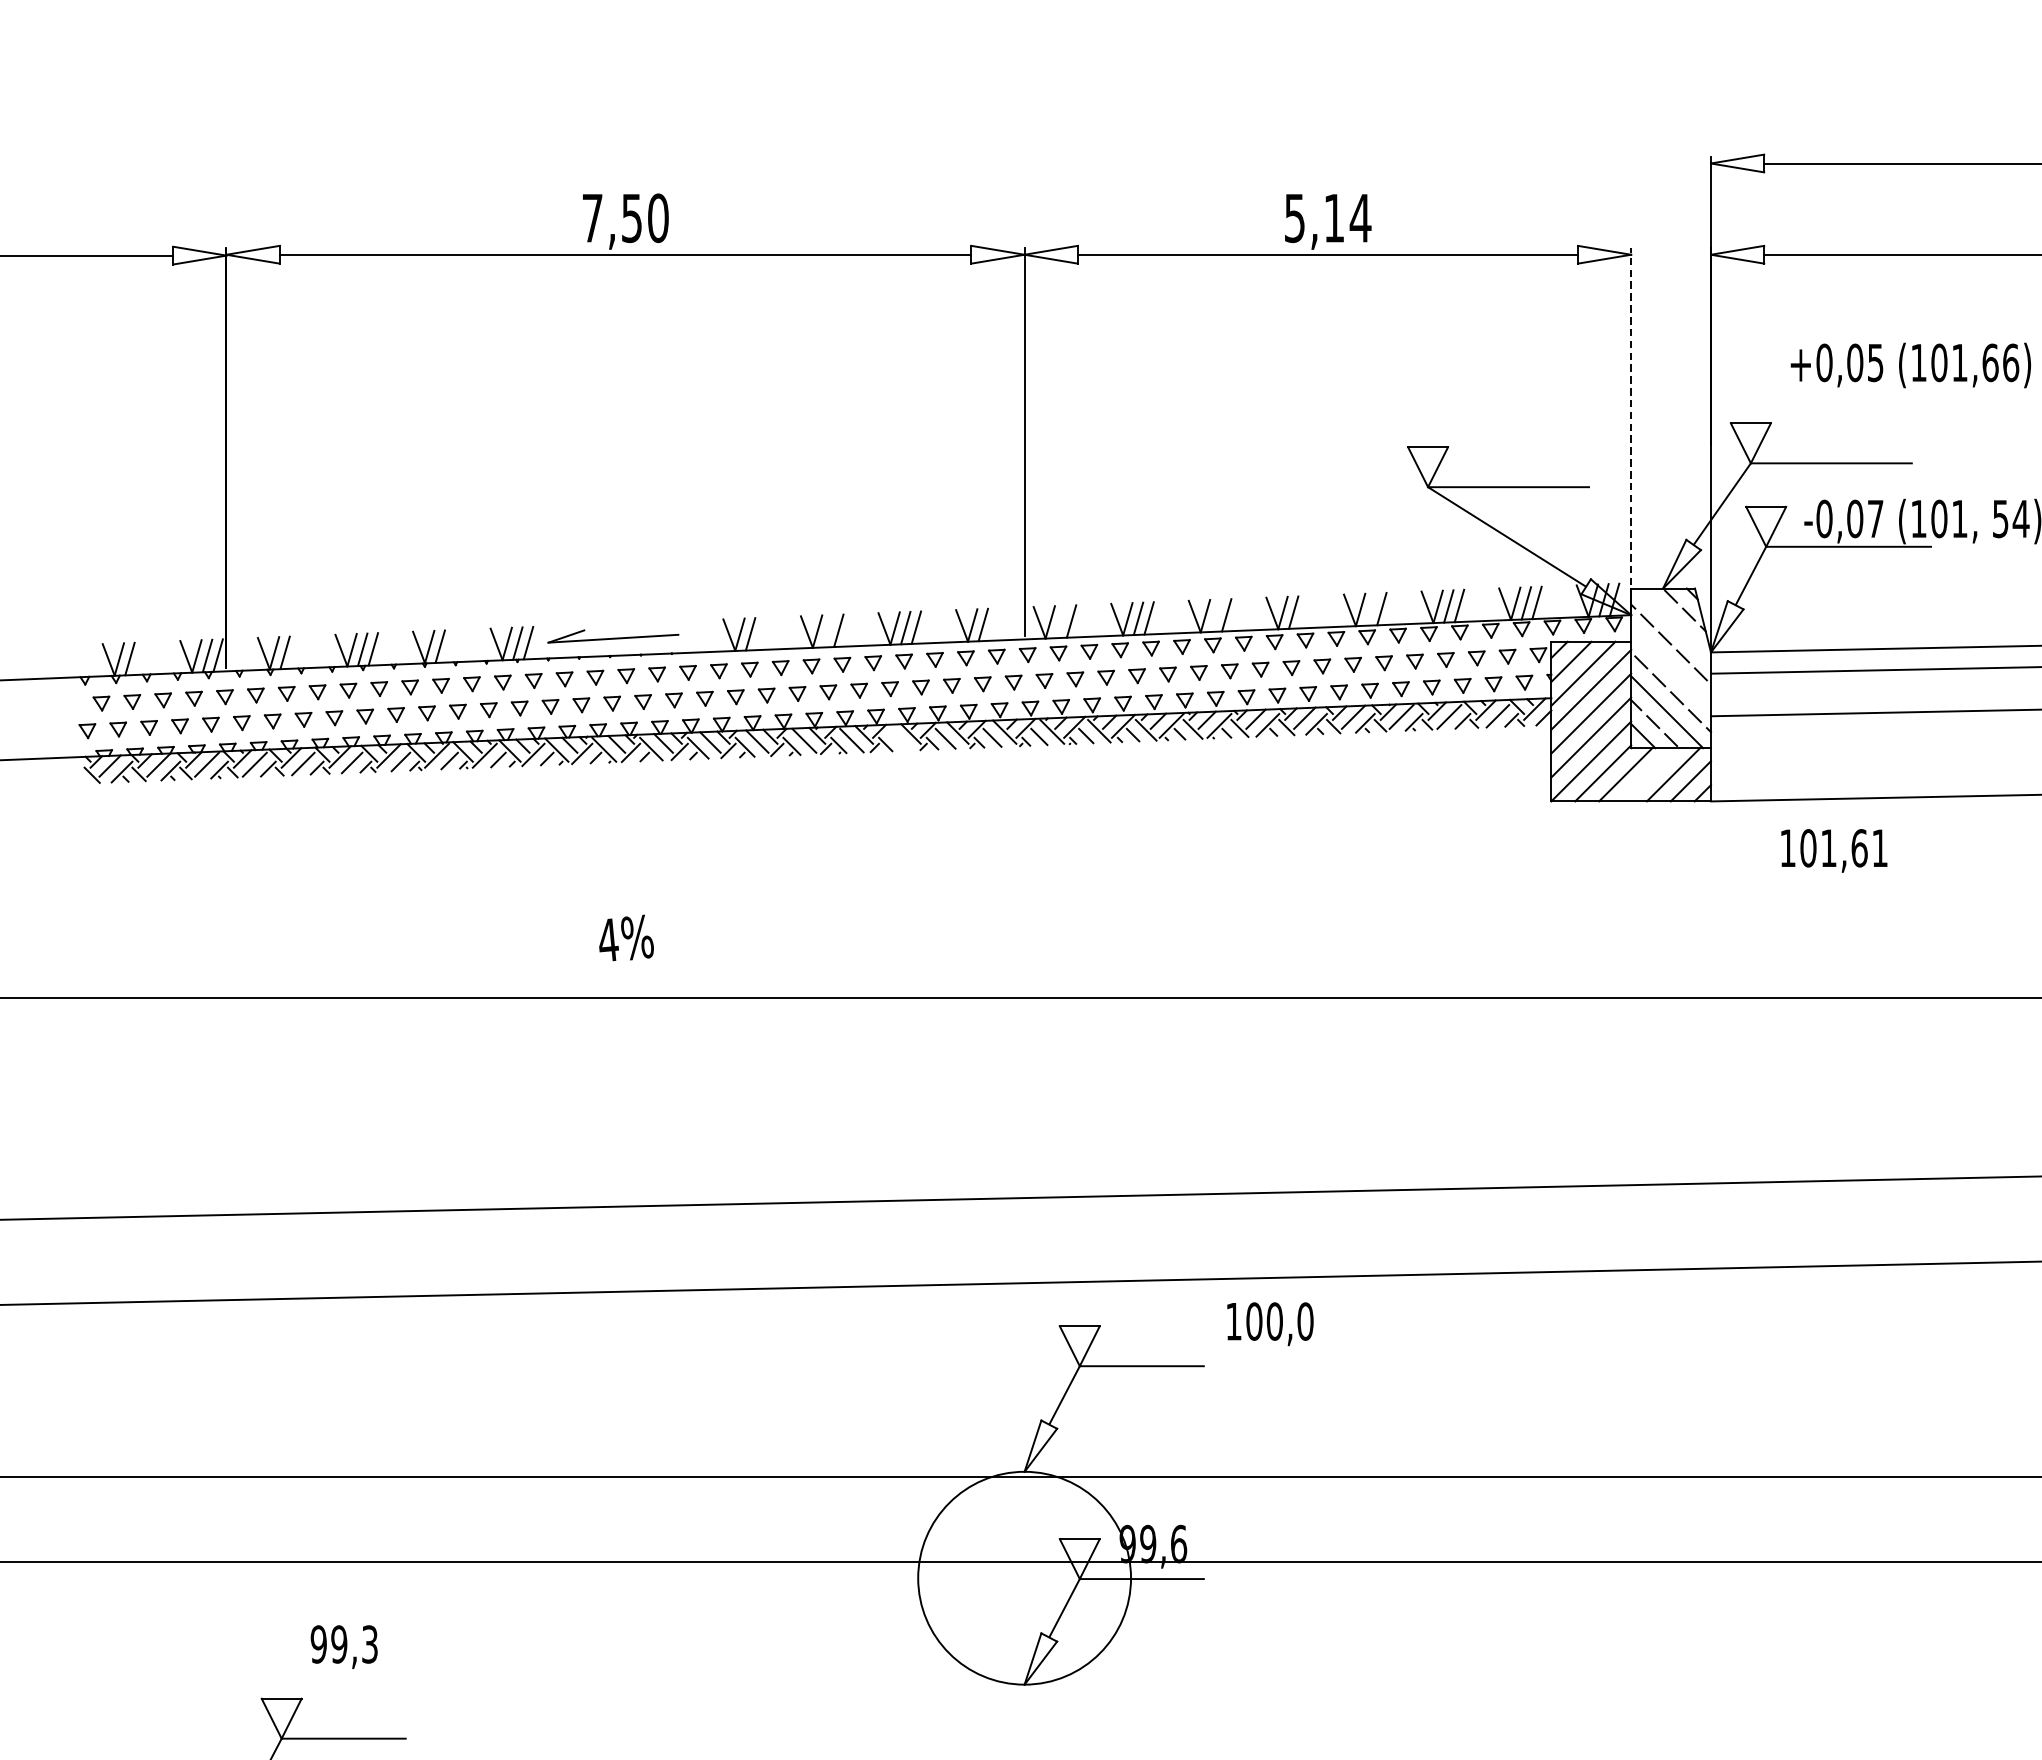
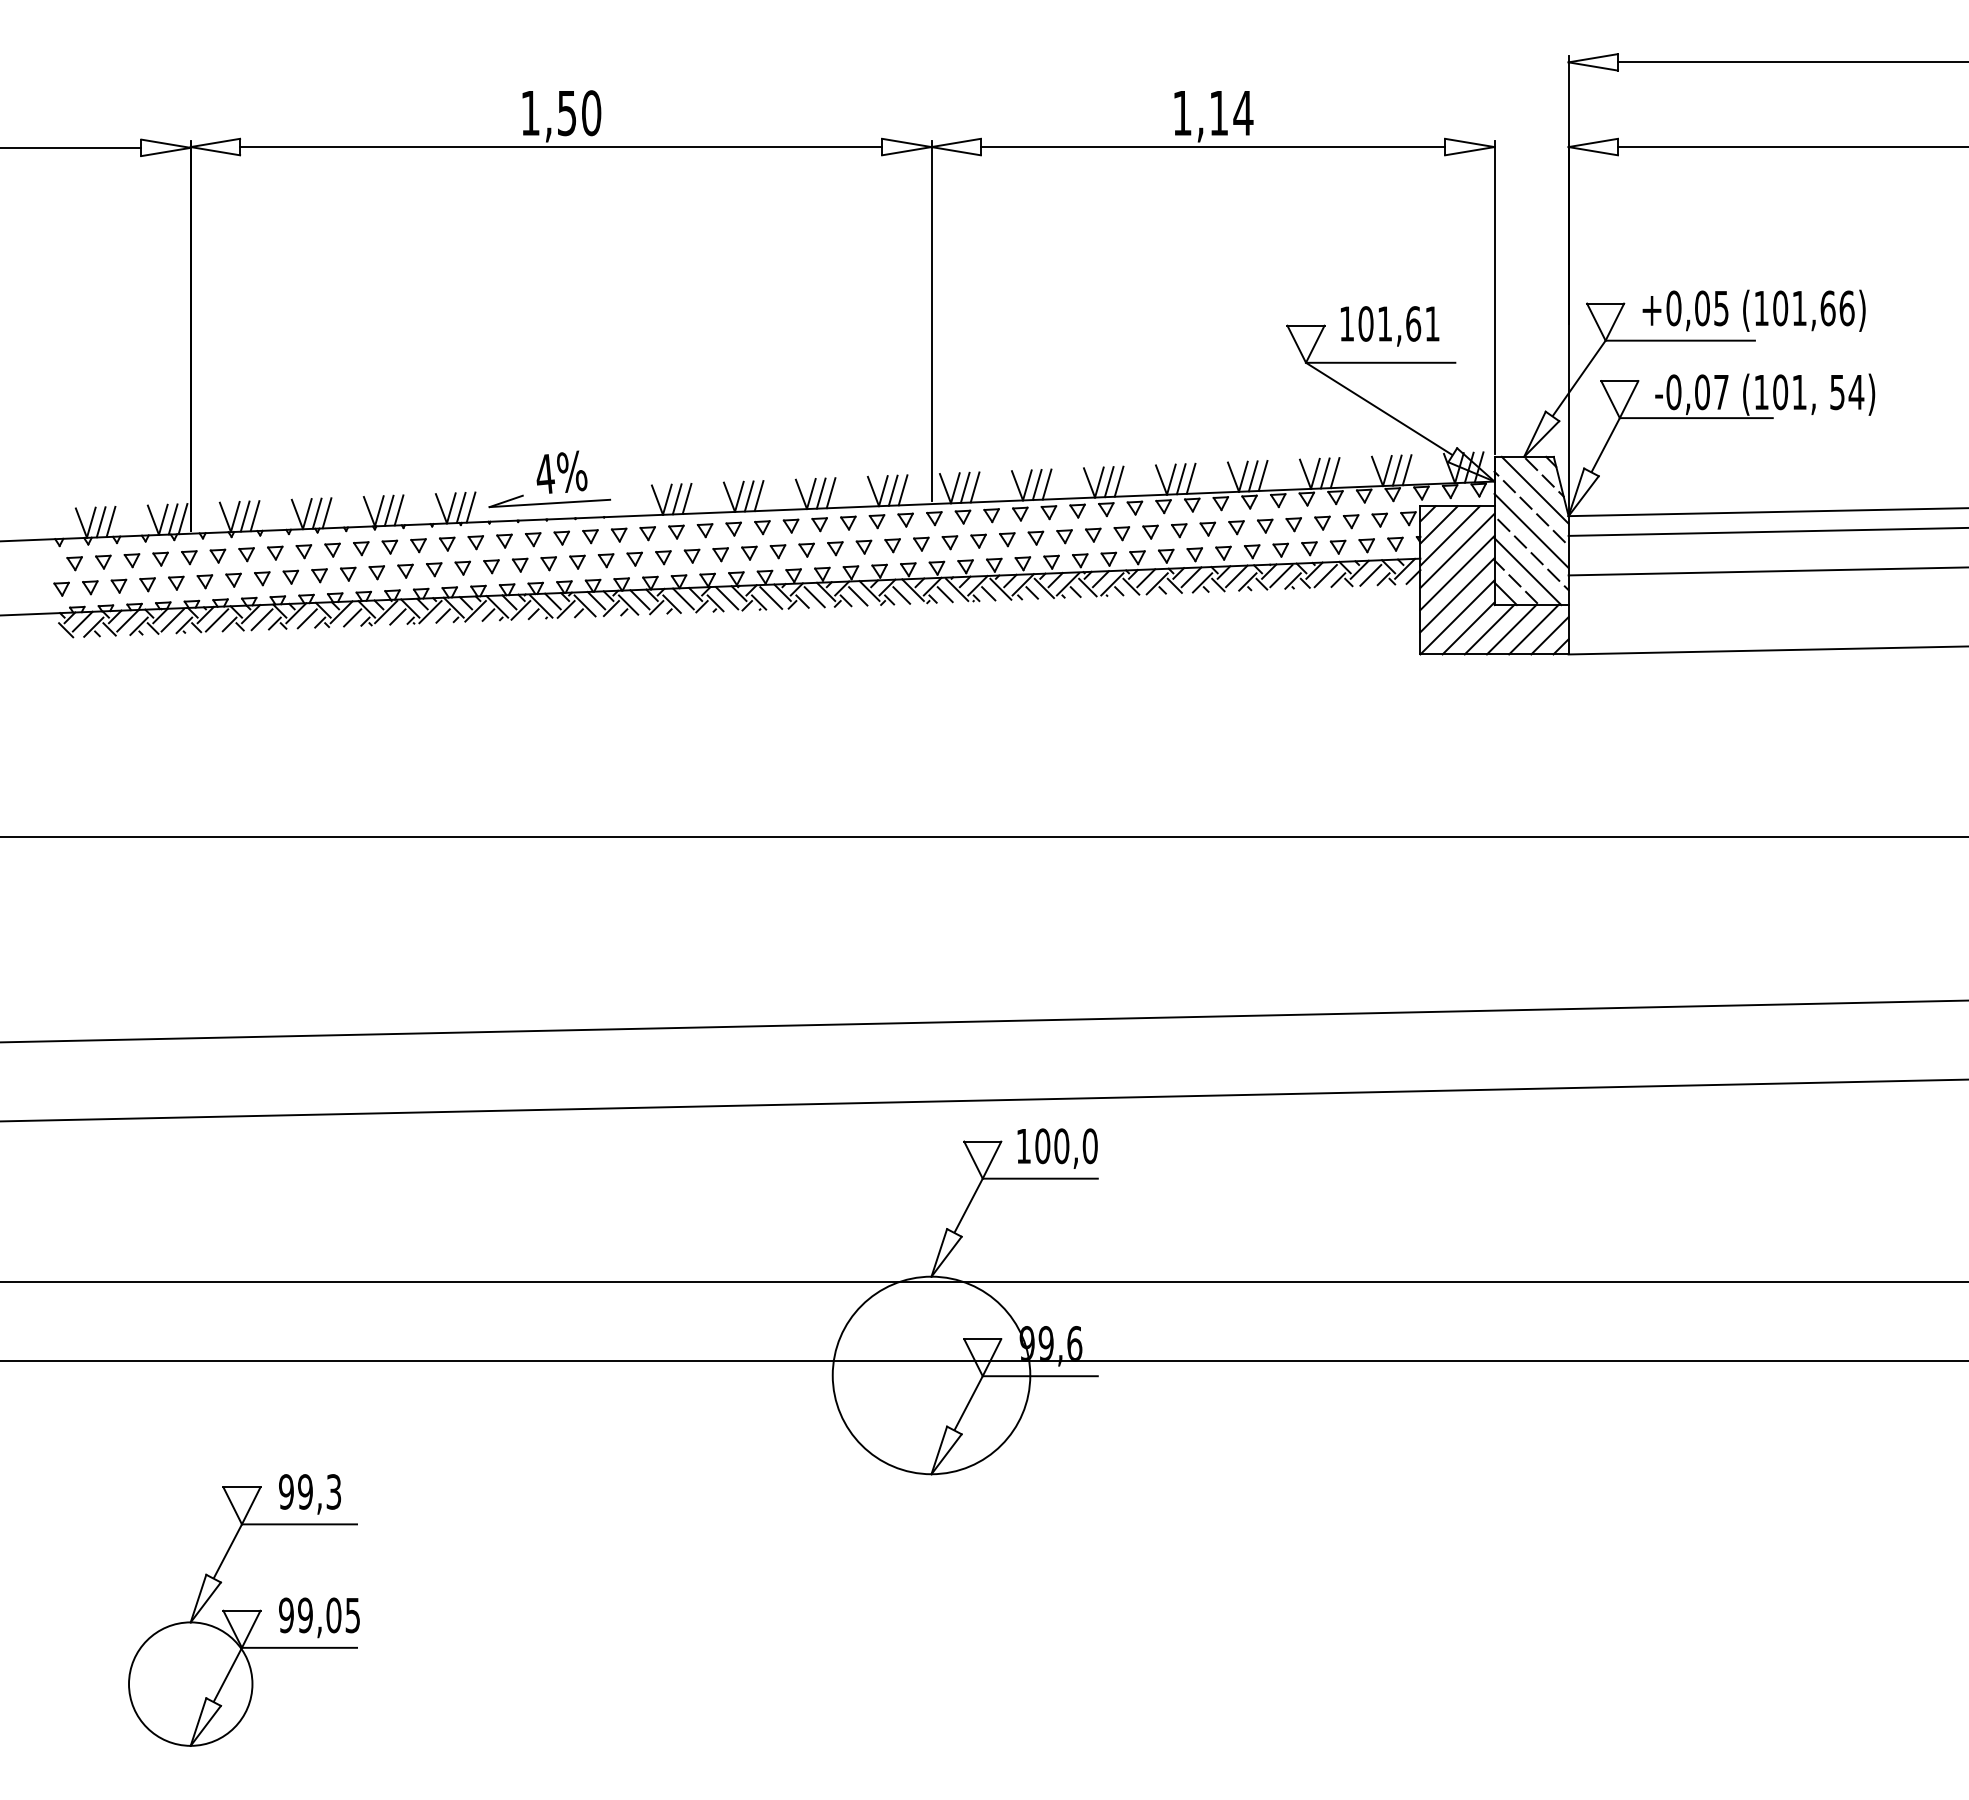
text: (592, 218) -> (530, 113), 7,50 -> 1,50
text: (1295, 218) -> (1182, 113), 5,14 -> 1,14
text: (1910, 365) -> (1753, 310), moved
line: (1631, 415) -> (1494, 296), dashed -> solid
line: (1370, 609) -> (1252, 476), added
line: (1303, 611) -> (1190, 478), added
line: (1215, 616) -> (1108, 482), added
line: (1060, 621) -> (964, 487), added
line: (1674, 623) -> (1534, 489), added
line: (993, 624) -> (902, 490), added
line: (827, 631) -> (748, 496), added
line: (760, 633) -> (686, 498), added
line: (450, 646) -> (398, 510), added
line: (295, 652) -> (254, 516), added
line: (140, 658) -> (110, 521), added
line: (1671, 667) -> (1531, 530), added
line: (898, 740) -> (814, 597), added
line: (1649, 774) -> (1511, 629), added
text: (1834, 851) -> (1390, 326), moved
text: (625, 937) -> (561, 471), moved
text: (1270, 1324) -> (1057, 1148), moved
text: (343, 1647) -> (309, 1494), moved

